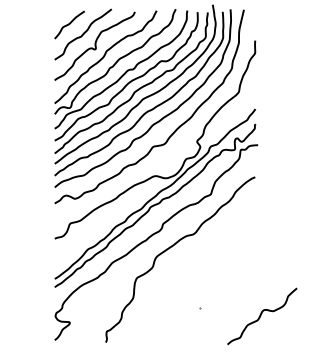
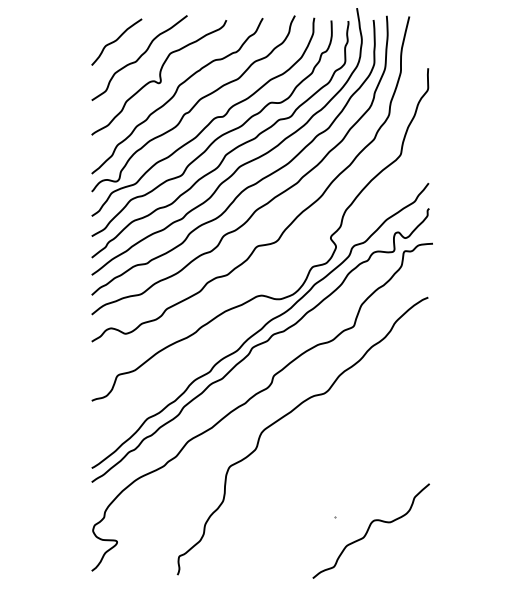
curve: (261, 315) -> (369, 529), moved

